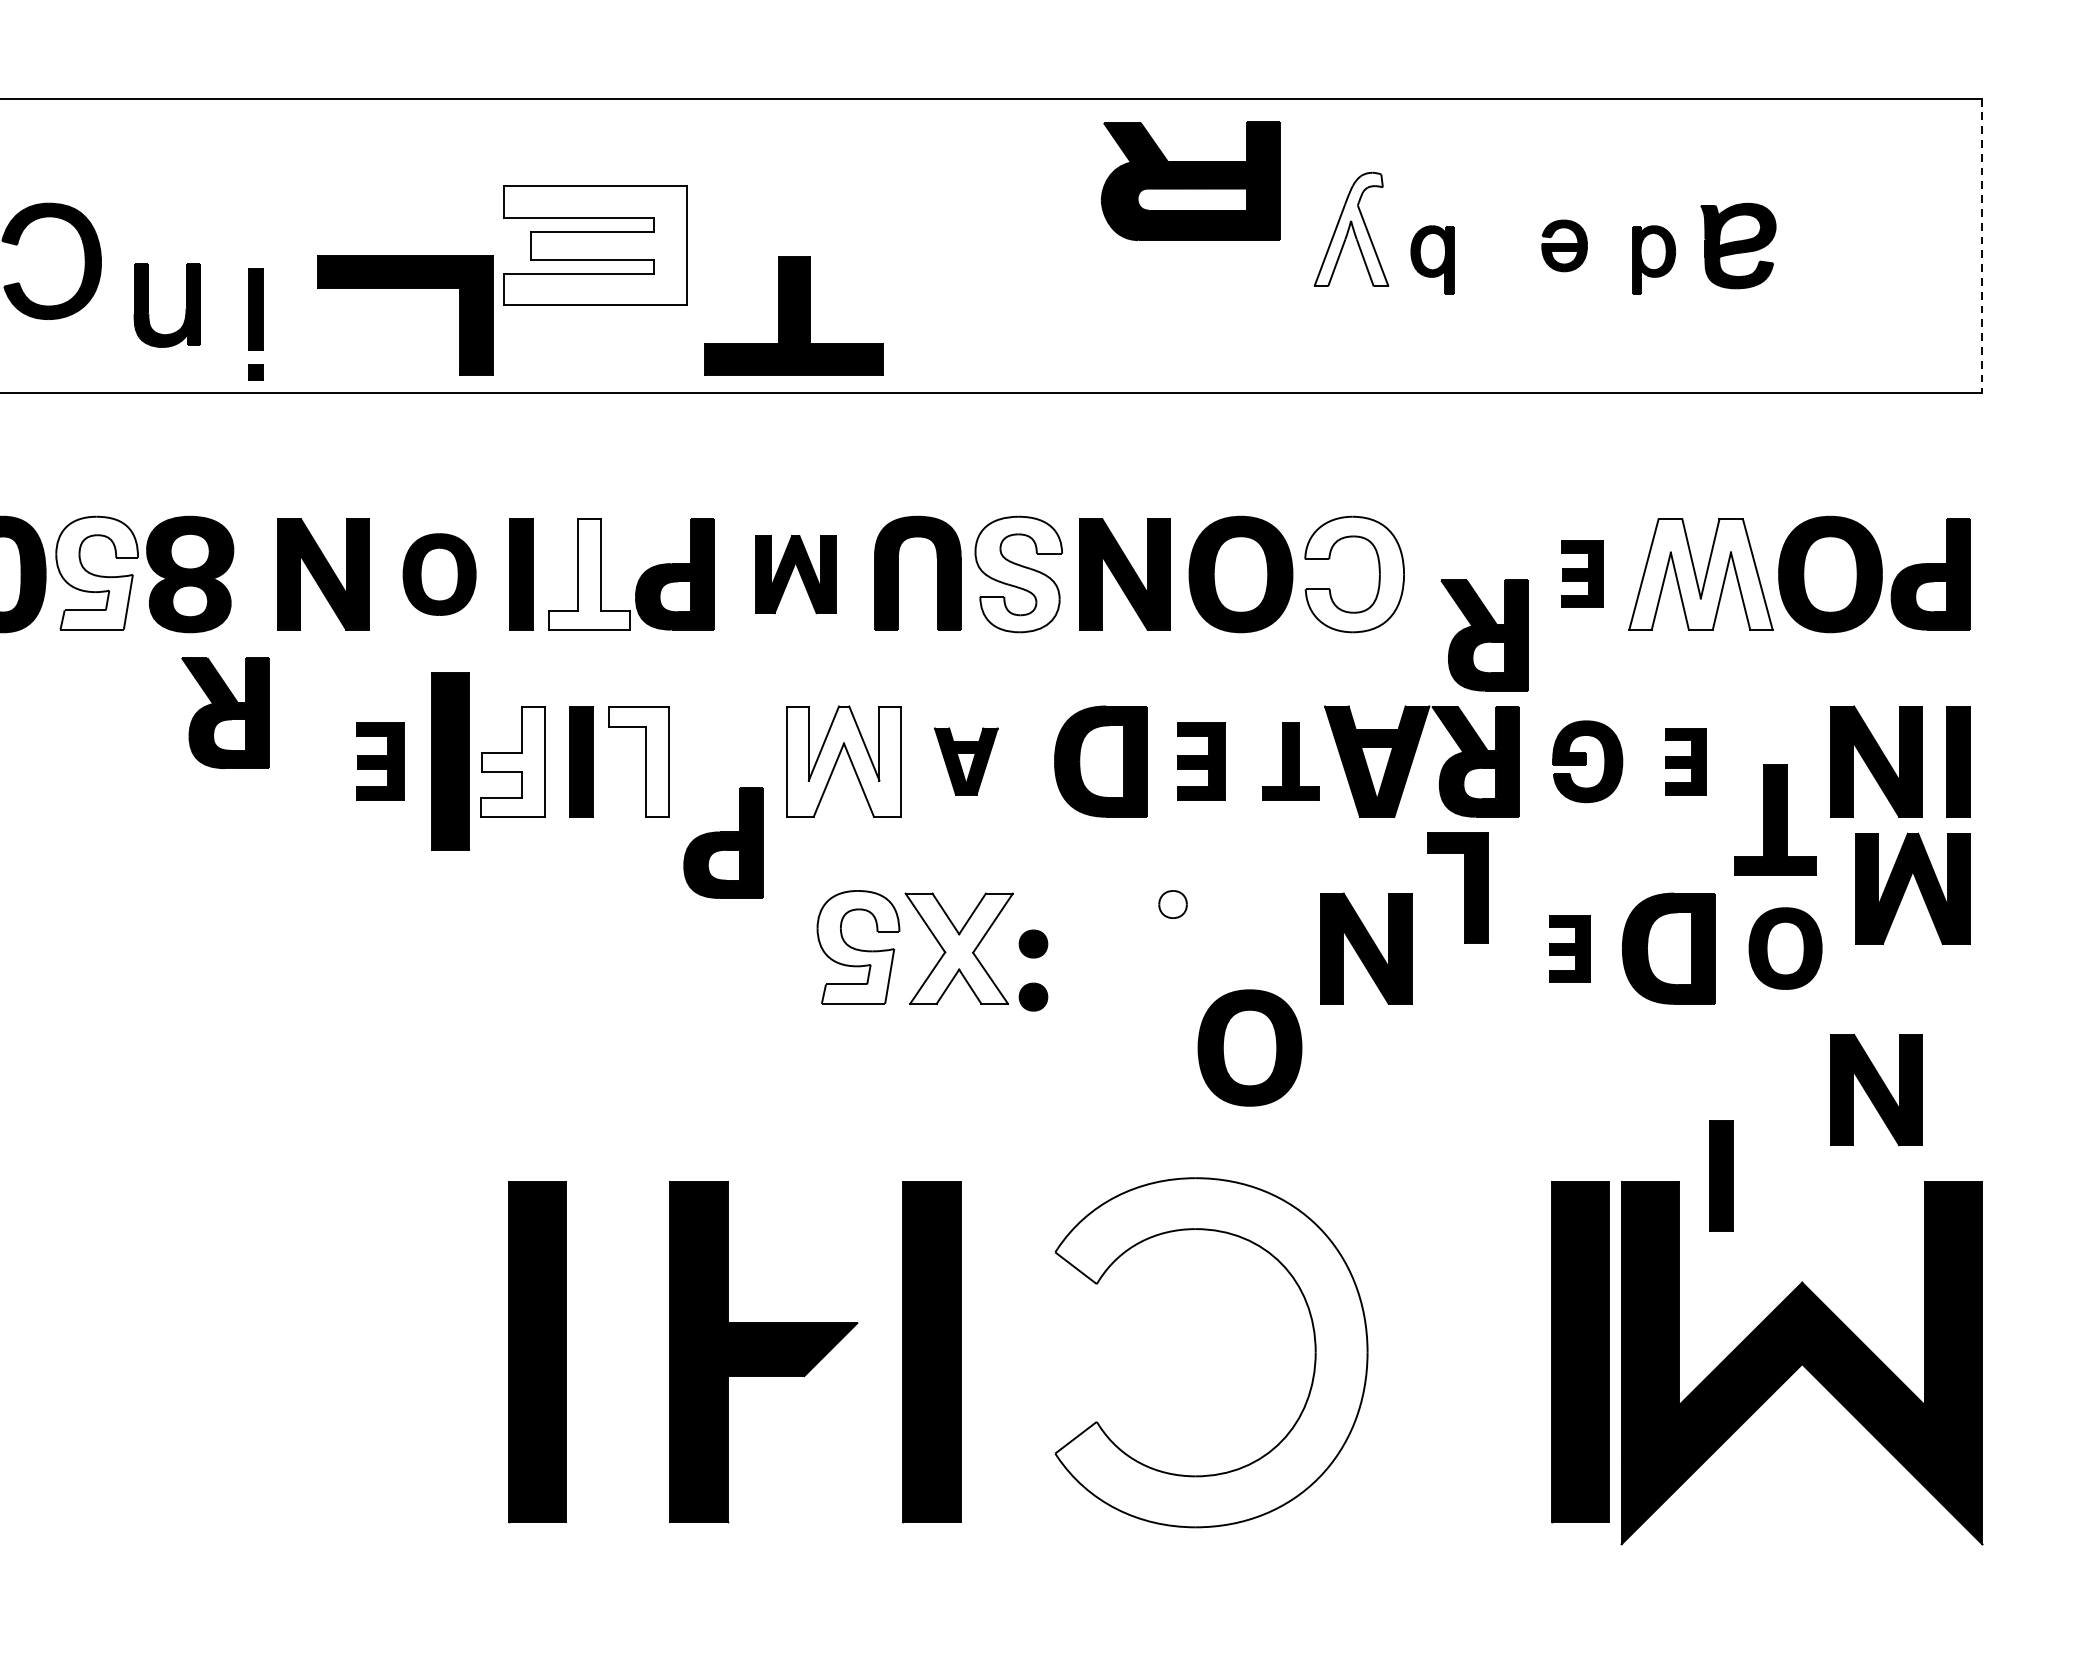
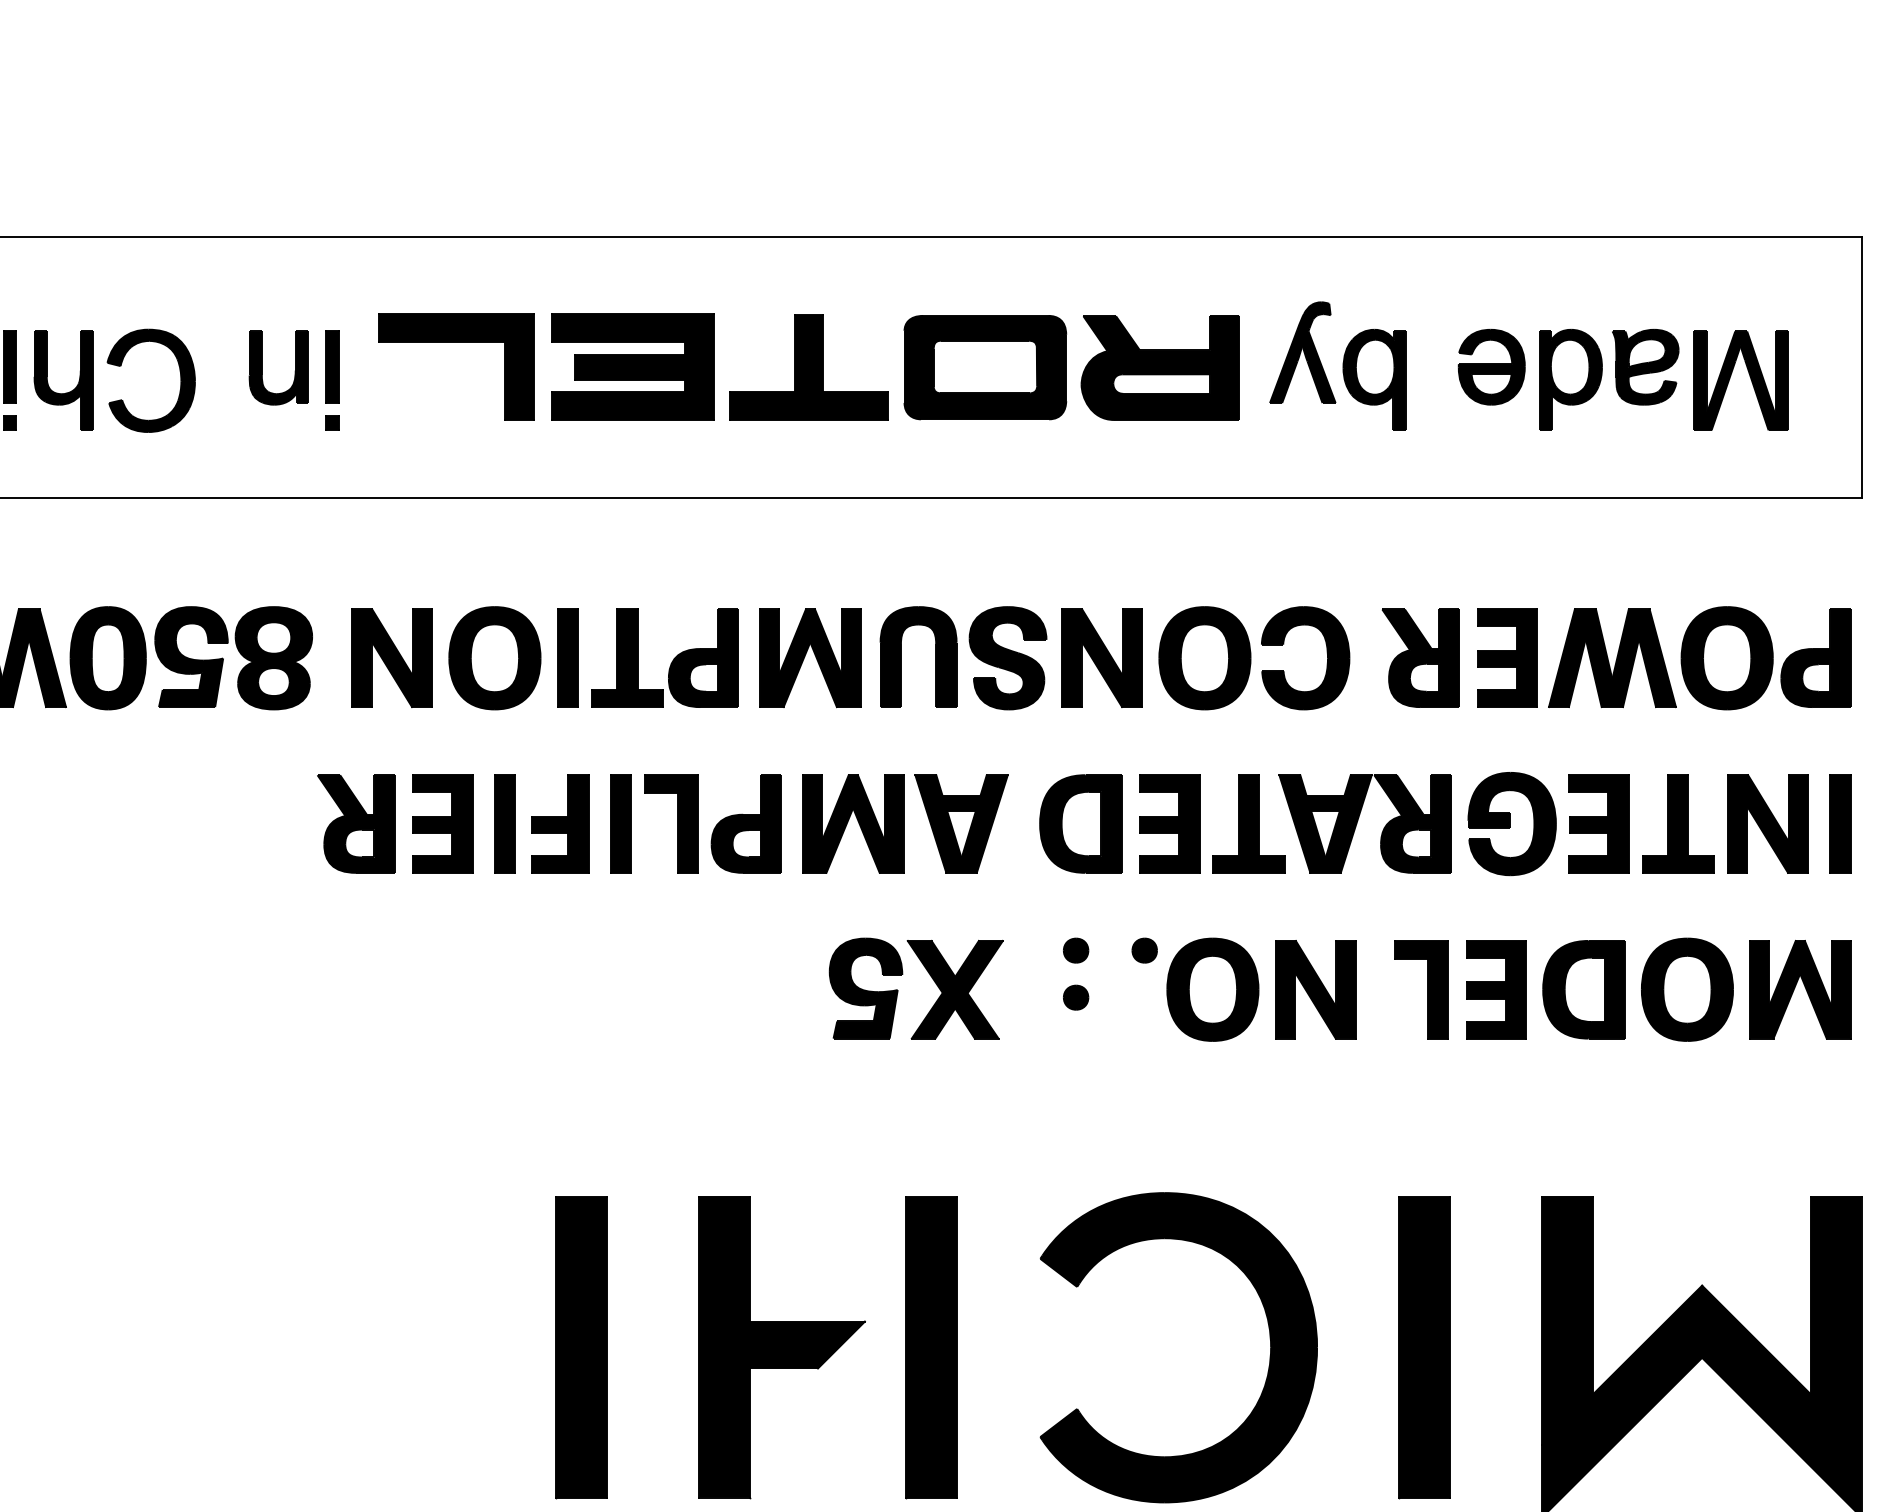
part: (1189, 180) -> (1159, 367), moved
fill: (1351, 229) -> (1302, 352), added
fill: (594, 245) -> (632, 366), added
part: (1564, 245) -> (1491, 366), size x1.67
part: (993, 246) -> (985, 367), added
line: (1982, 246) -> (1861, 367), dashed -> solid
part: (1835, 256) -> (1731, 376), added
part: (1432, 259) -> (1374, 379), size x1.67
part: (1653, 259) -> (1570, 379), size x1.67
part: (405, 288) -> (456, 342), moved
part: (149, 305) -> (262, 367), moved
part: (793, 316) -> (808, 367), moved
part: (256, 324) -> (332, 380), moved
fill: (97, 573) -> (191, 657), added
part: (1582, 573) -> (1507, 657), size x1.67
part: (439, 574) -> (494, 658), size x1.43
fill: (589, 574) -> (627, 658), added
part: (795, 574) -> (810, 658), size x1.43
fill: (1018, 574) -> (1007, 658), added
fill: (1354, 574) -> (1305, 658), added
fill: (1701, 574) -> (1612, 658), added
part: (1484, 634) -> (1420, 657), moved
part: (225, 712) -> (356, 823), moved
part: (380, 761) -> (442, 823), size x1.43
part: (450, 761) -> (504, 823), size x0.62
fill: (512, 761) -> (559, 823), added
fill: (637, 761) -> (670, 823), added
fill: (843, 761) -> (852, 823), added
part: (966, 761) -> (961, 823), size x1.67
part: (1201, 761) -> (1169, 823), size x1.43
part: (1290, 761) -> (1248, 823), size x1.43
part: (1685, 761) -> (1598, 823), size x1.67
part: (1587, 762) -> (1511, 824), size x1.43
part: (1775, 819) -> (1678, 823), moved
part: (722, 842) -> (745, 823), moved
part: (1457, 887) -> (1421, 989), moved
part: (1913, 888) -> (1800, 989), moved
fill: (1172, 904) -> (1144, 950), added
fill: (857, 947) -> (865, 988), added
fill: (958, 948) -> (954, 989), added
part: (1570, 948) -> (1496, 989), size x1.67
part: (1785, 948) -> (1687, 989), size x1.43
part: (1033, 958) -> (1076, 963), moved
part: (1249, 1047) -> (1212, 989), moved
part: (1875, 1089) -> (1767, 1114), removed
part: (1721, 1175) -> (1630, 1190), removed
fill: (1211, 1352) -> (1178, 1347), added
part: (1580, 1352) -> (1424, 1347), moved

